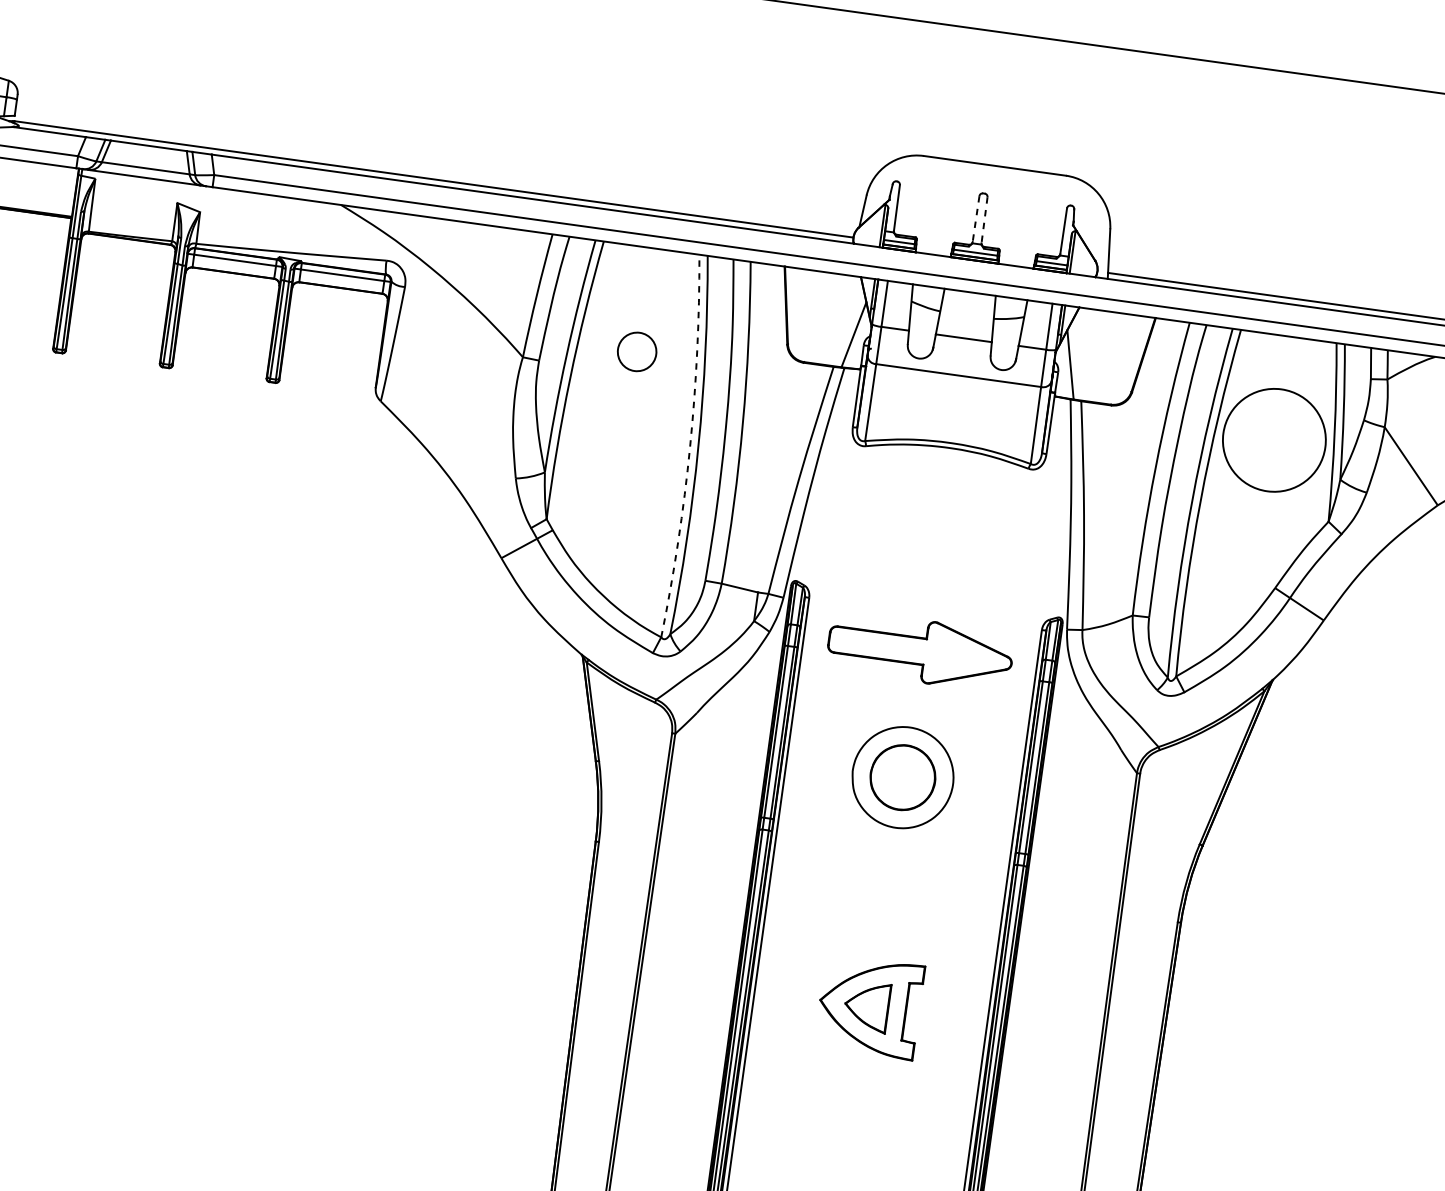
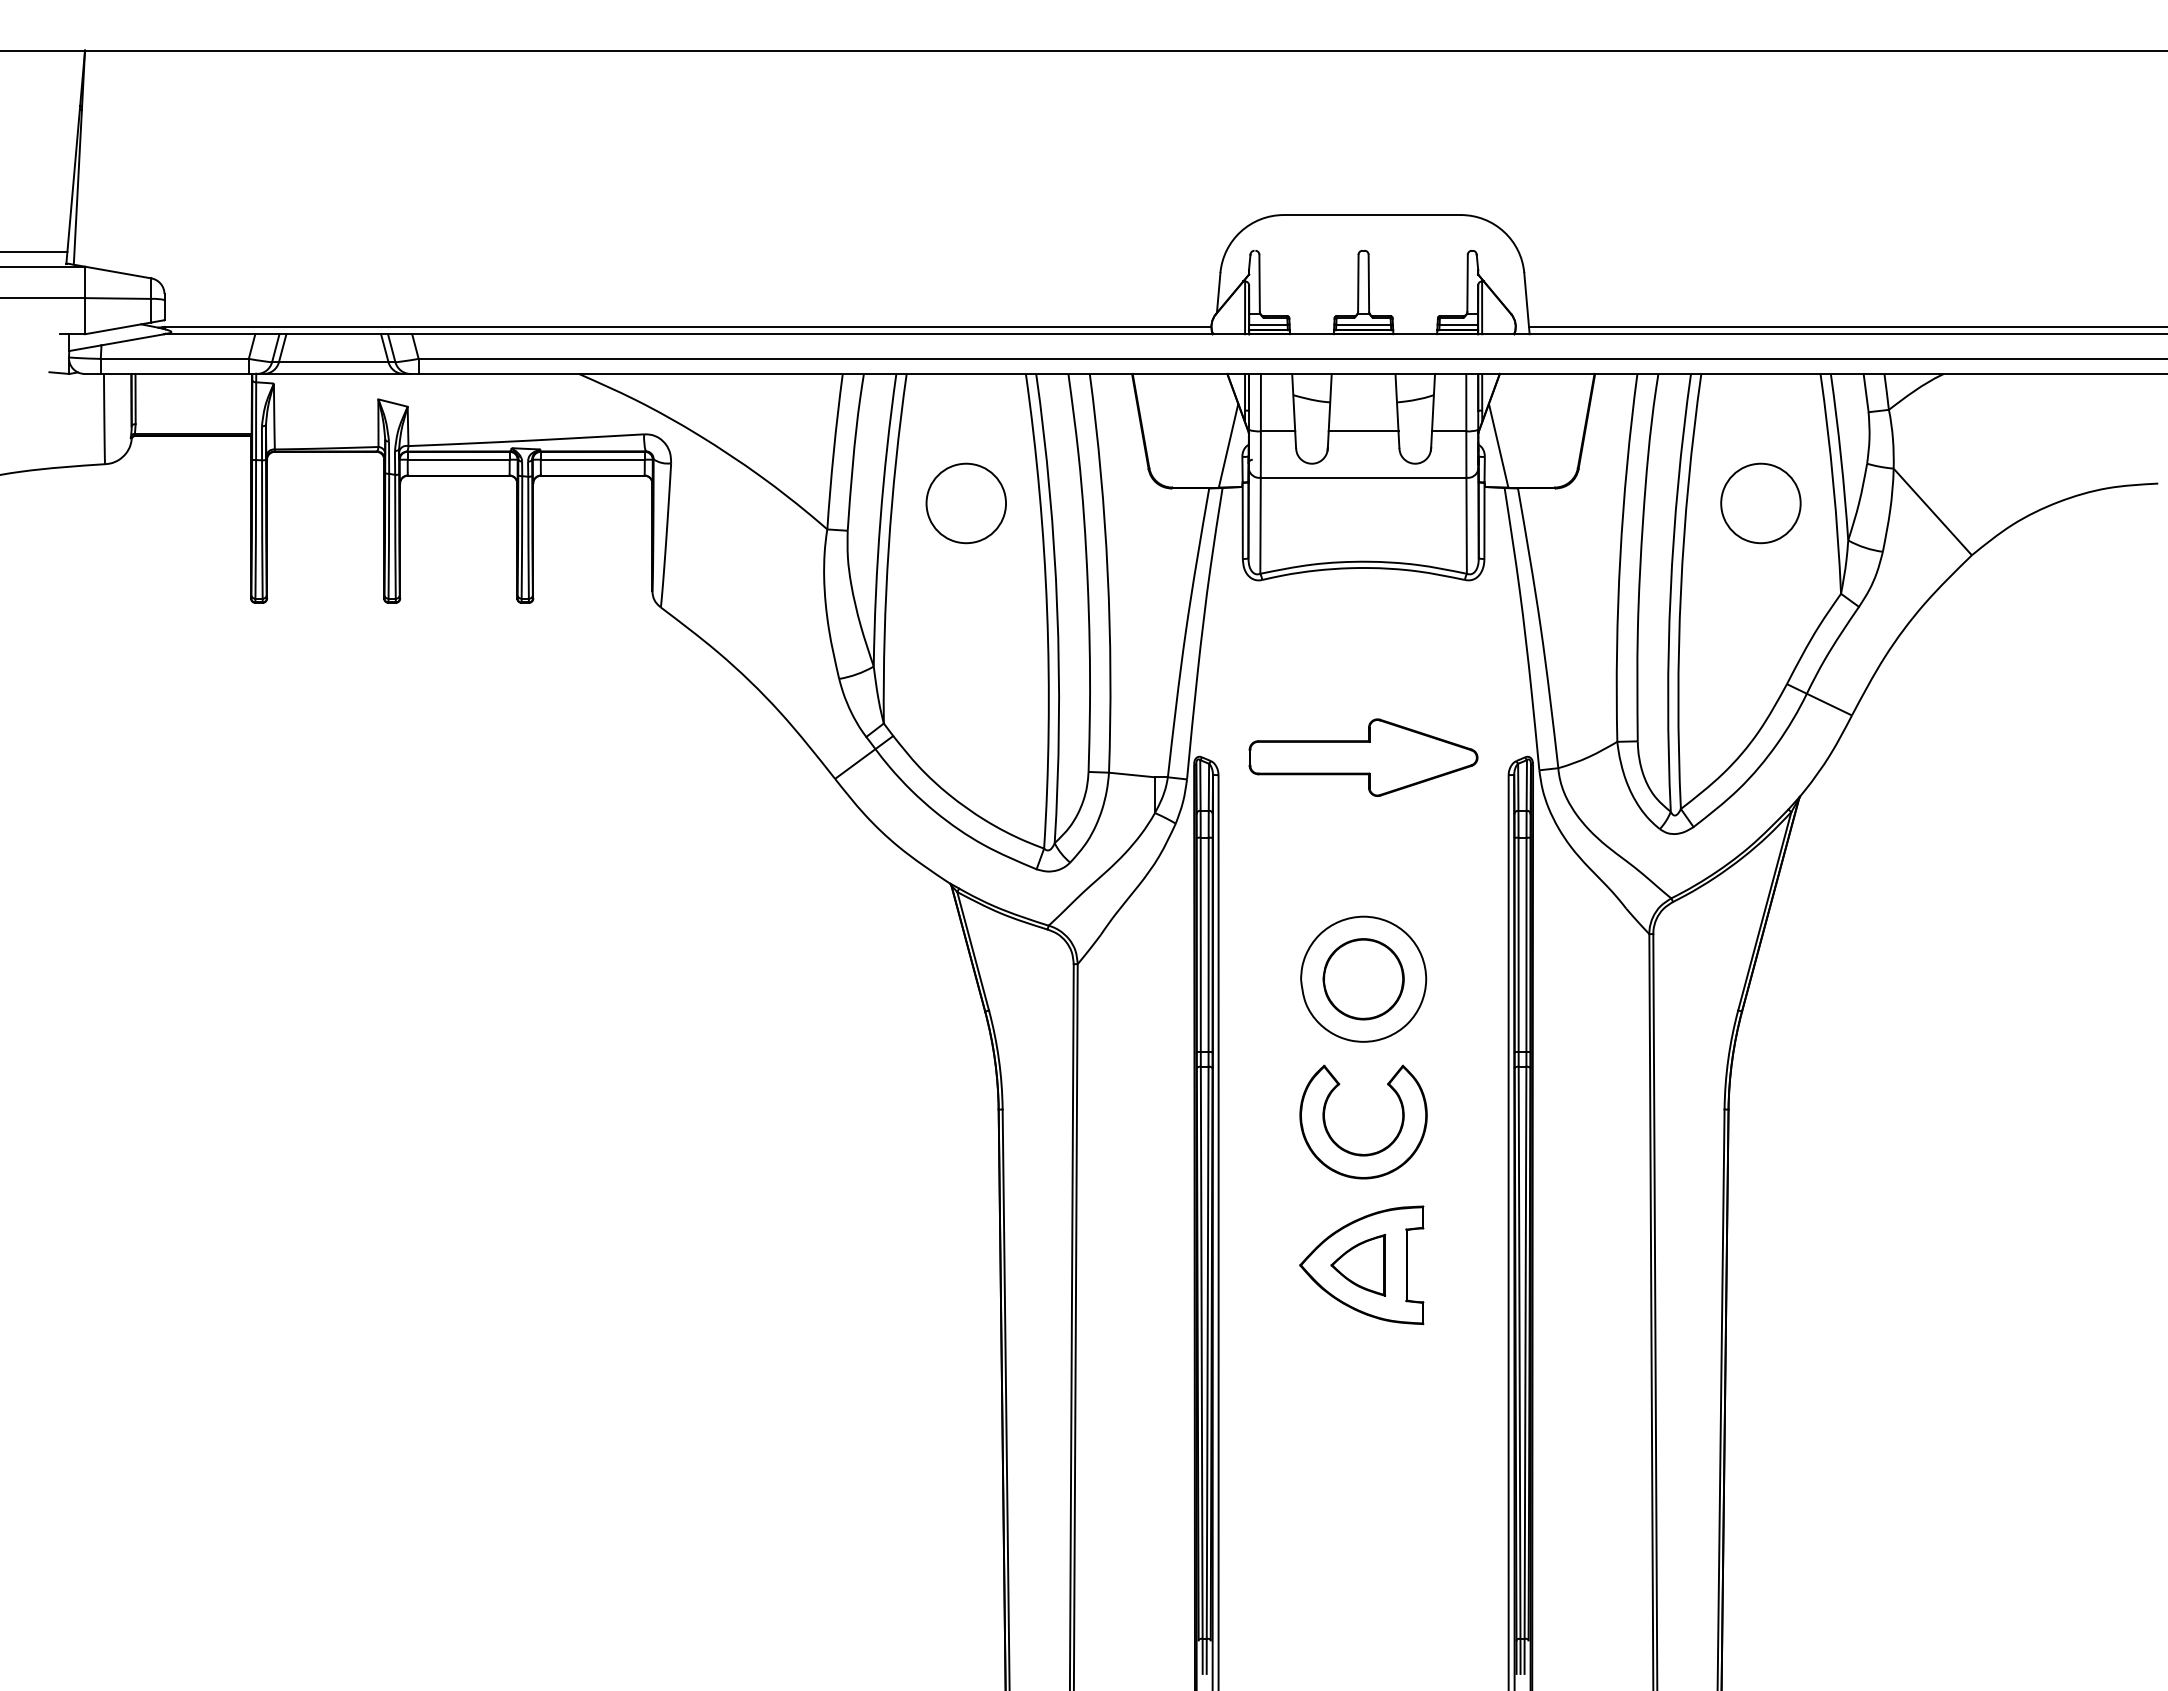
line: (976, 219) -> (1358, 283), dashed -> solid
line: (984, 220) -> (1368, 283), dashed -> solid
circle: (636, 351) -> (965, 503), size x1.67
circle: (1274, 440) -> (1760, 503), size x0.62
arc: (690, 446) -> (1047, 610), dashed -> solid
part: (920, 651) -> (1363, 757), moved
part: (881, 917) -> (1361, 1153), added

